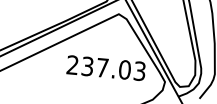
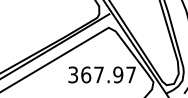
text: (105, 67) -> (101, 74), 237.03 -> 367.97

